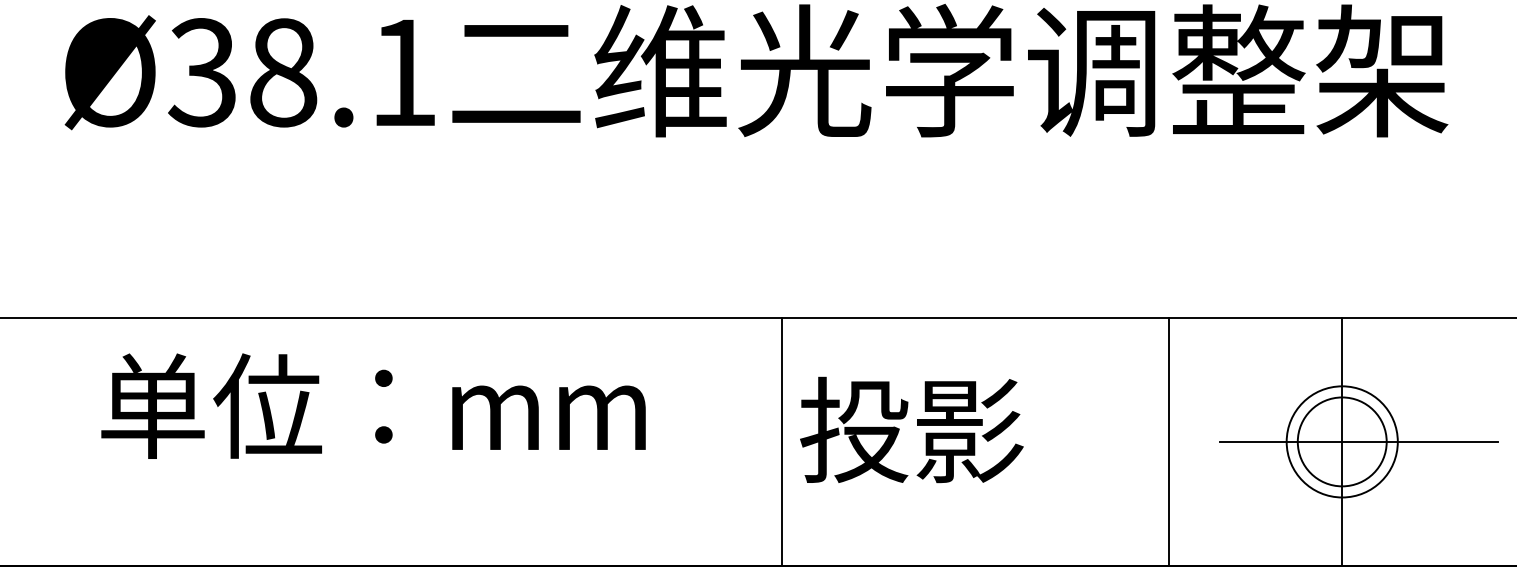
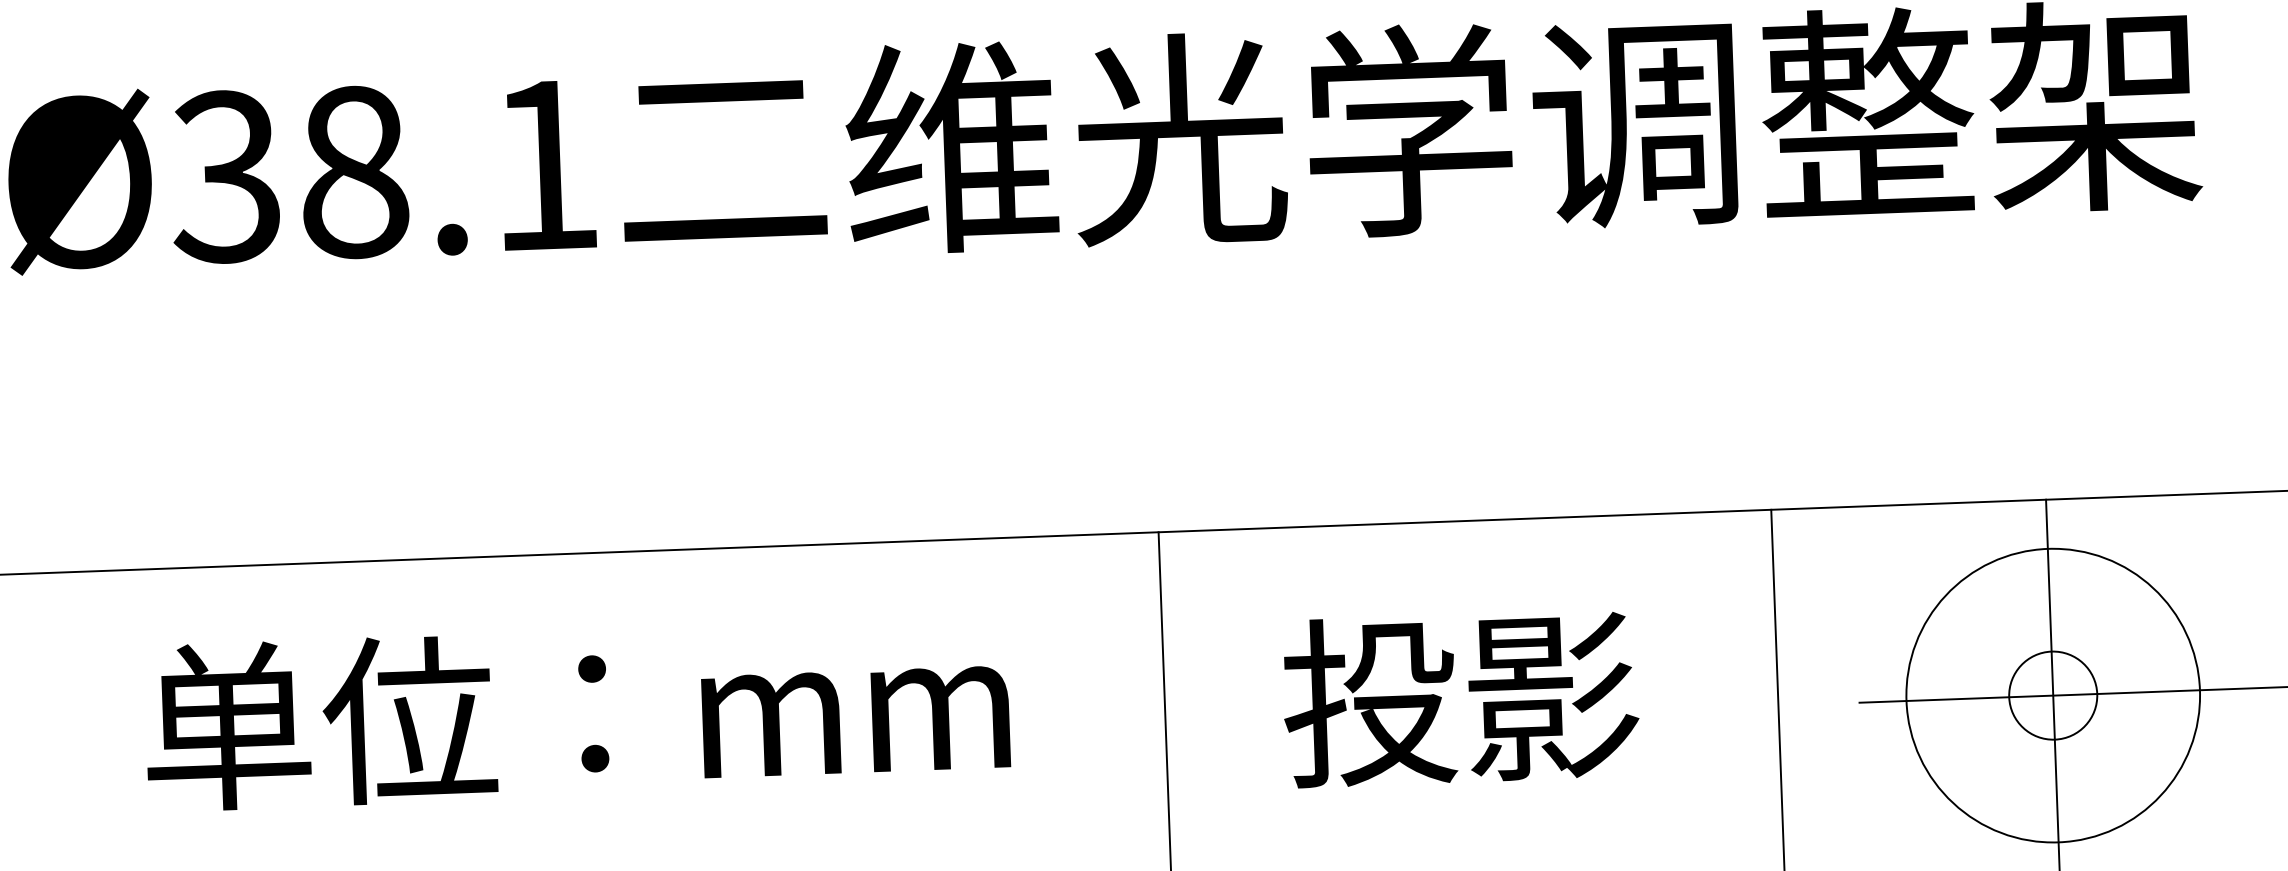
text: (373, 405) -> (577, 712), moved
text: (911, 429) -> (1460, 697), moved
circle: (1341, 441) -> (2052, 695), size x1.67
circle: (1342, 441) -> (2053, 694), size x0.62

